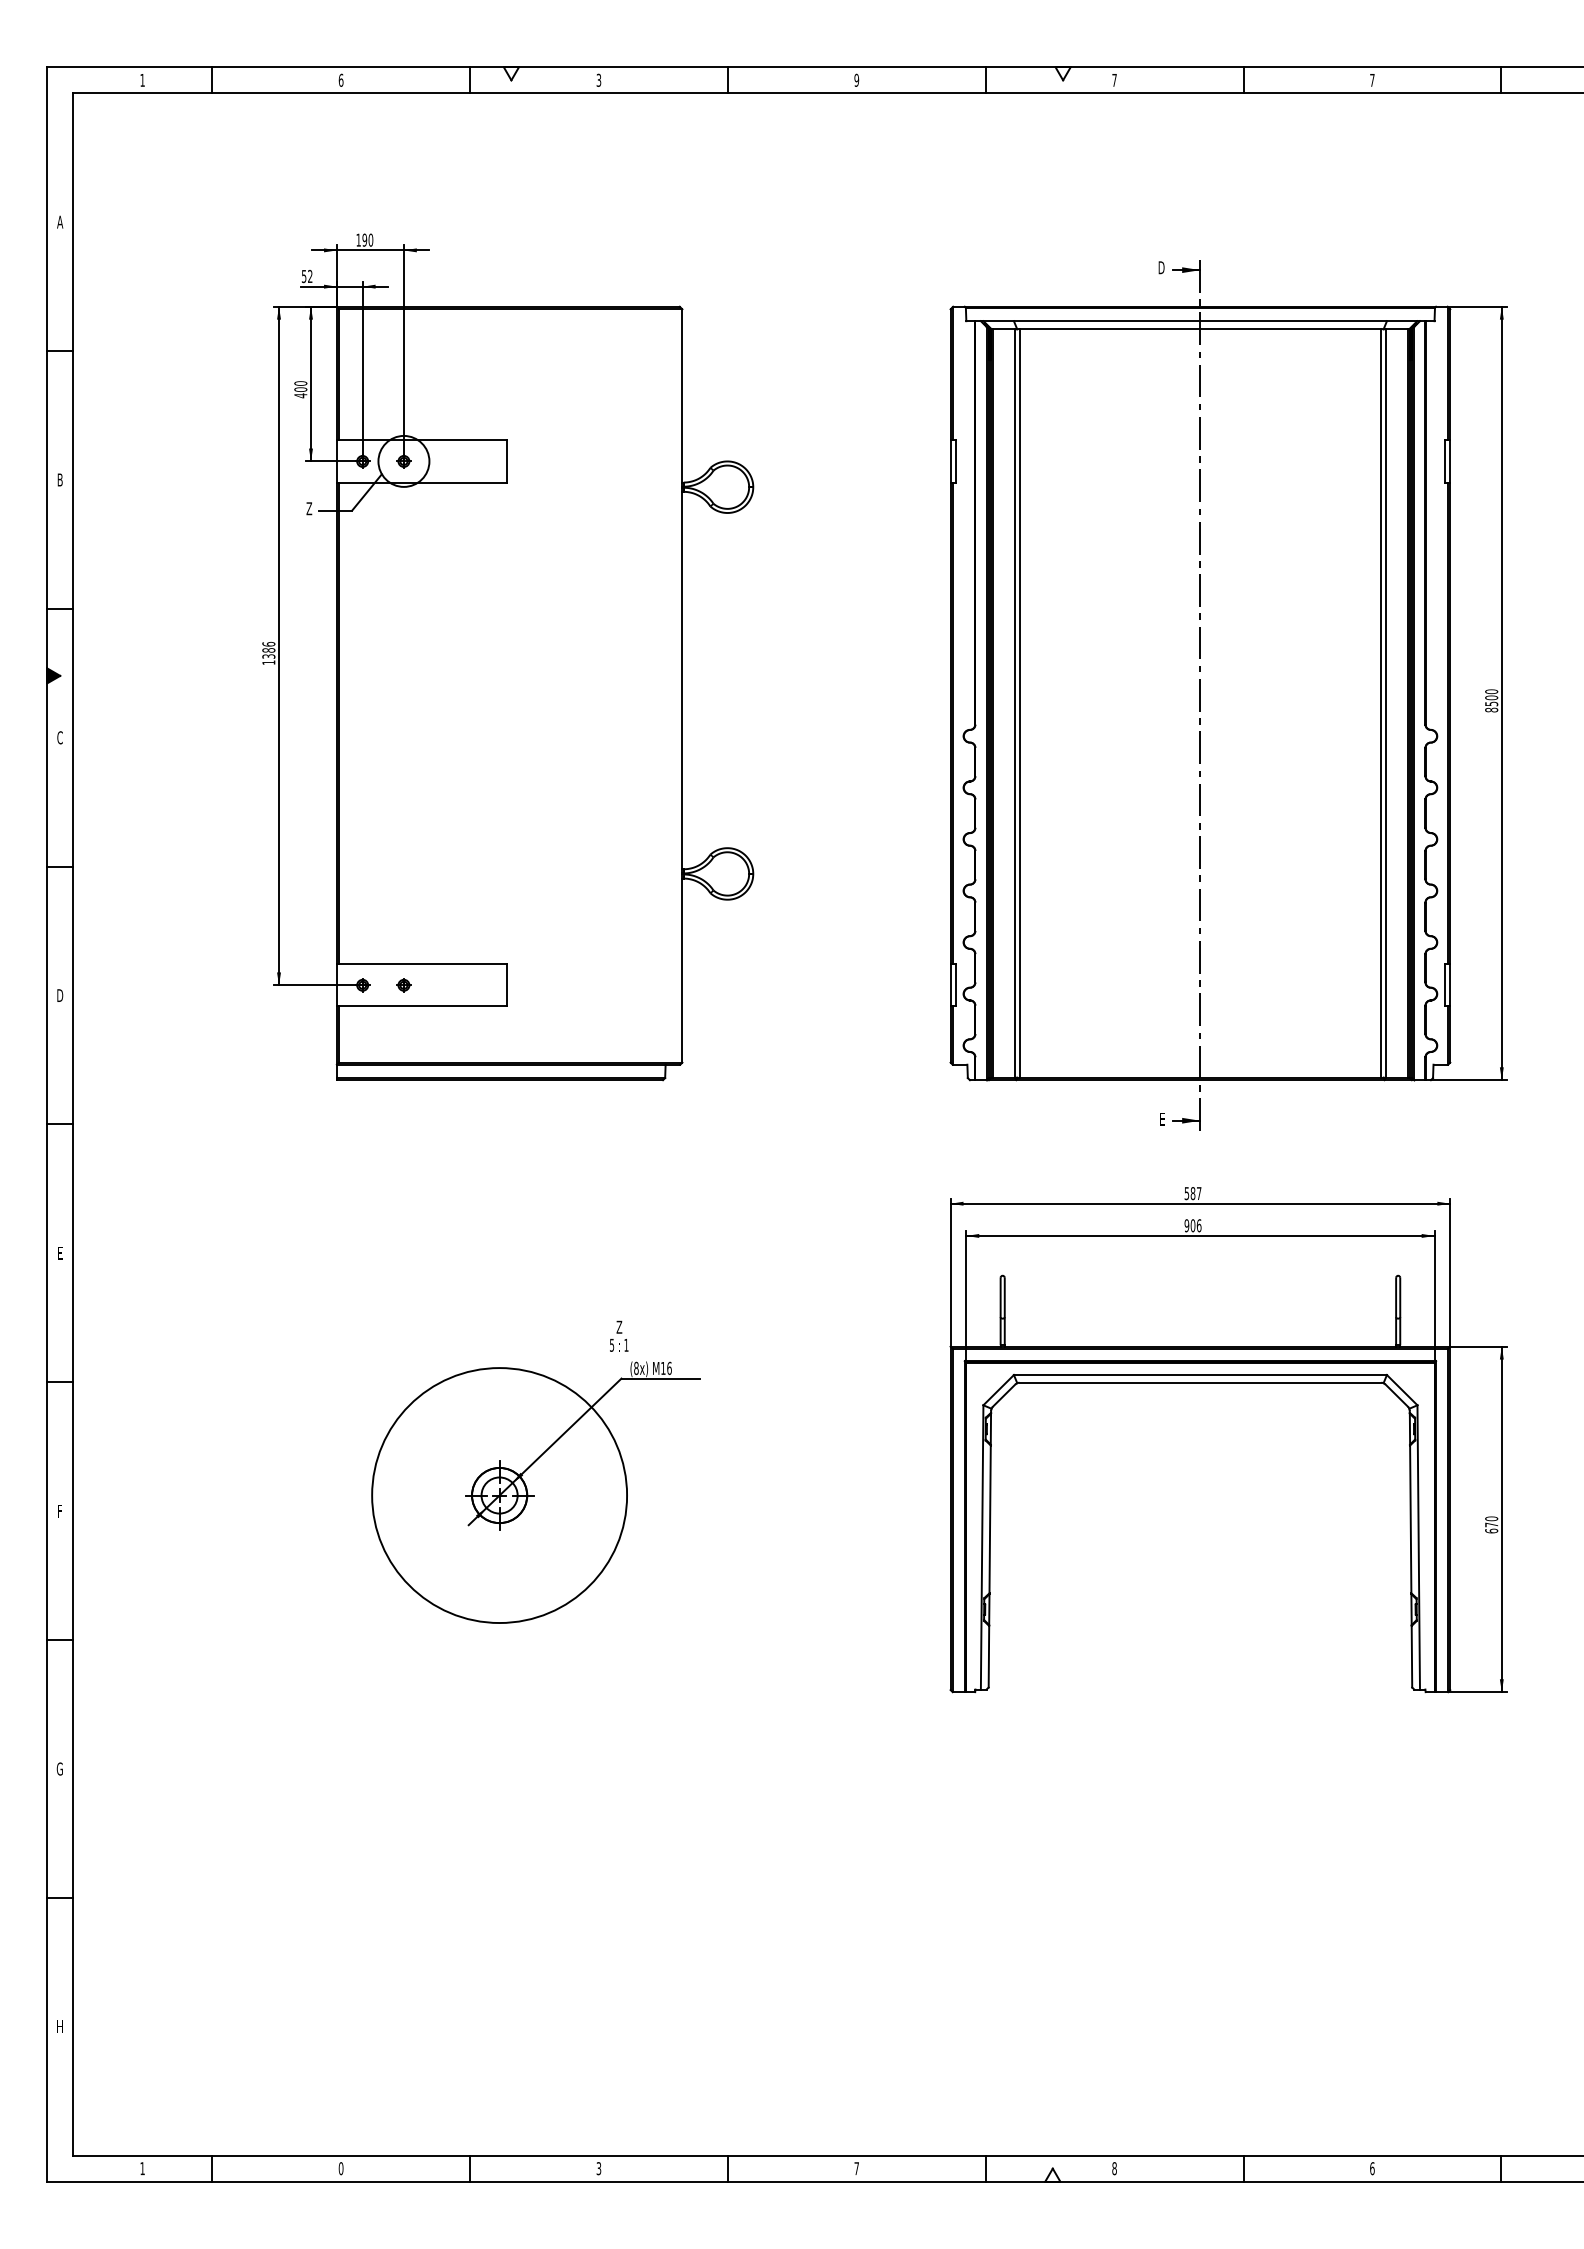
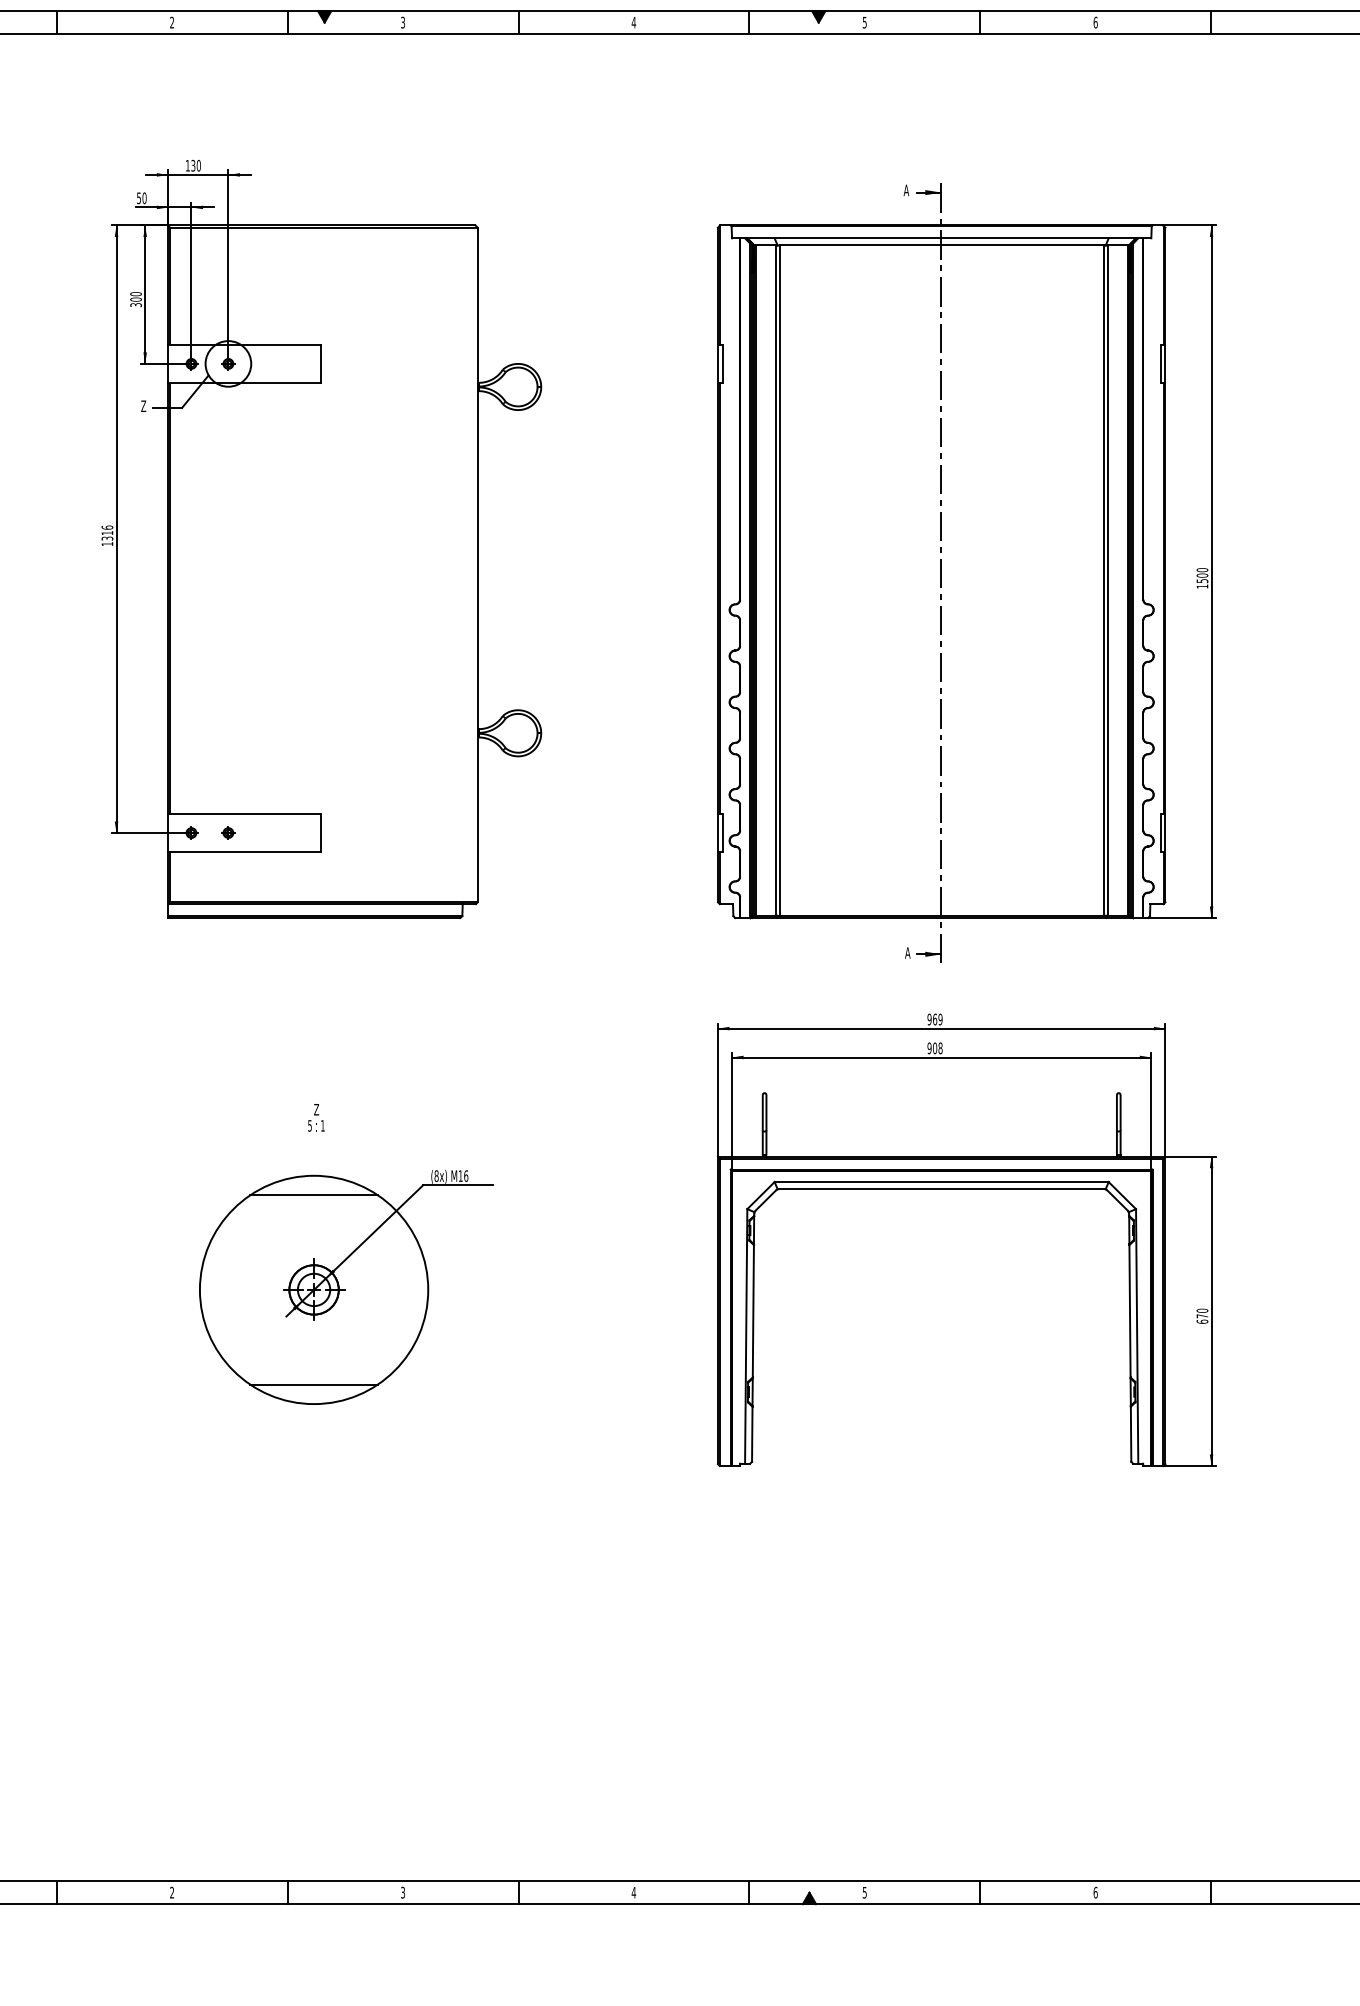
fill: (510, 73) -> (323, 16), added
fill: (1062, 73) -> (818, 16), added
text: (340, 79) -> (171, 21), 6 -> 2
text: (856, 79) -> (633, 21), 9 -> 4
text: (1372, 79) -> (1095, 21), 7 -> 6
text: (1114, 80) -> (864, 22), 7 -> 5
text: (364, 239) -> (193, 165), 190 -> 130
text: (1161, 267) -> (906, 190), D -> A
text: (310, 276) -> (144, 198), 52 -> 50
text: (300, 395) -> (135, 304), 400 -> 300
text: (268, 650) -> (107, 533), 1386 -> 1316
text: (1491, 709) -> (1202, 586), 8500 -> 1500
text: (1162, 1118) -> (907, 952), E -> A
text: (1192, 1193) -> (934, 1019), 587 -> 969
text: (1198, 1225) -> (939, 1048), 906 -> 908
text: (619, 1335) -> (316, 1117), moved
line: (499, 1389) -> (313, 1194), added
line: (499, 1601) -> (313, 1384), added
text: (340, 2168) -> (171, 1892), 0 -> 2
text: (856, 2168) -> (633, 1892), 7 -> 4
text: (1114, 2168) -> (864, 1892), 8 -> 5
fill: (1052, 2174) -> (809, 1897), added

